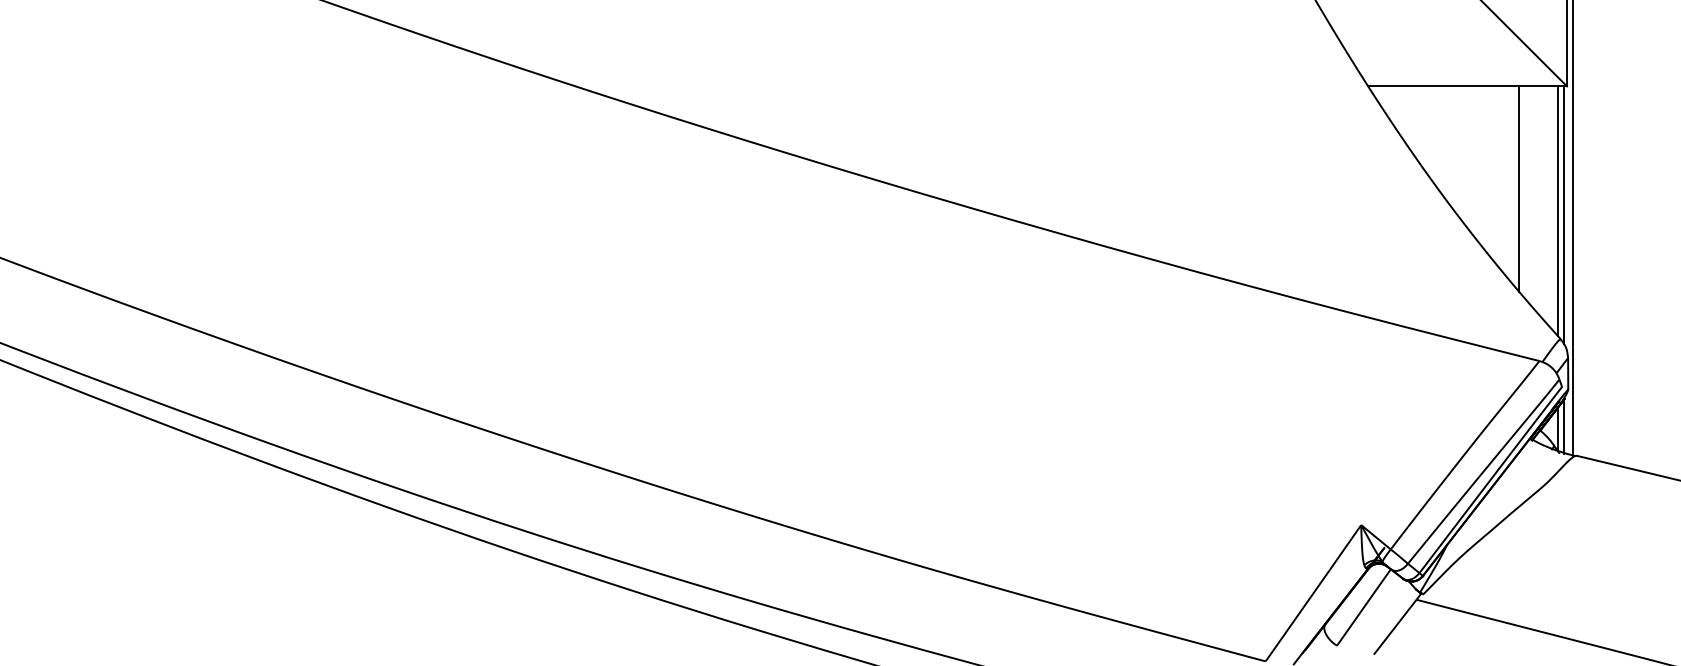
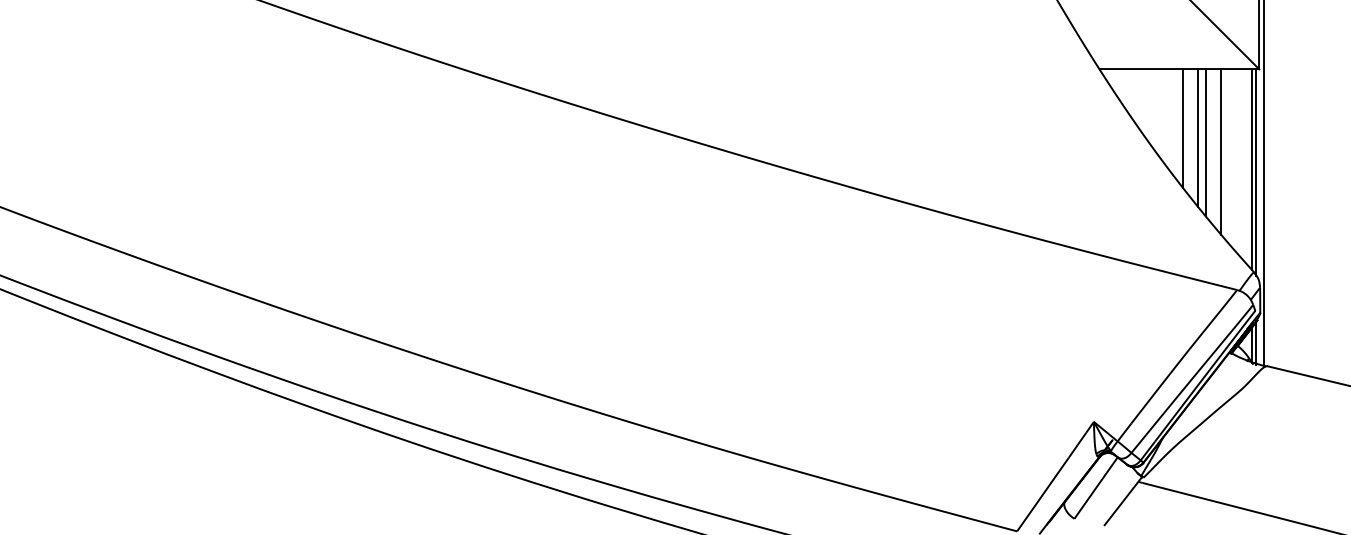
line: (1471, 160) -> (1182, 128), added
line: (1491, 171) -> (1198, 137), added
line: (1500, 177) -> (1205, 142), added

